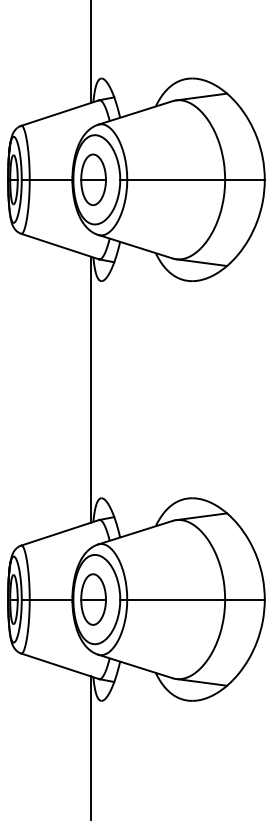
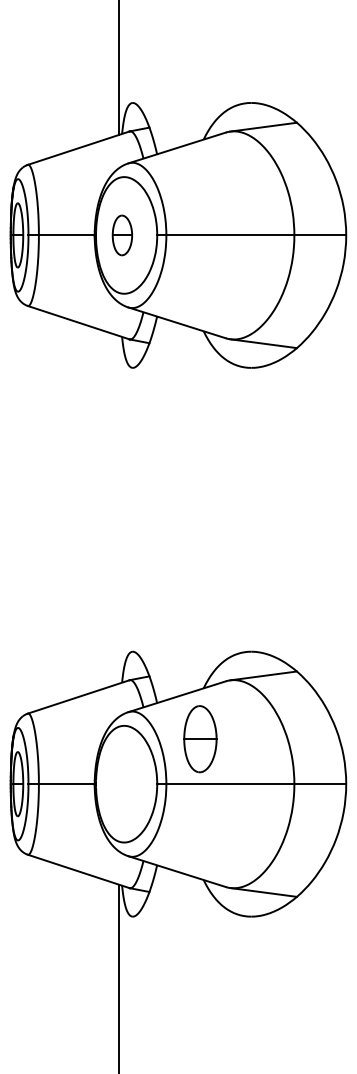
part: (93, 179) -> (122, 235), size x0.6
line: (91, 389) -> (119, 509), removed
part: (93, 599) -> (200, 739), moved

